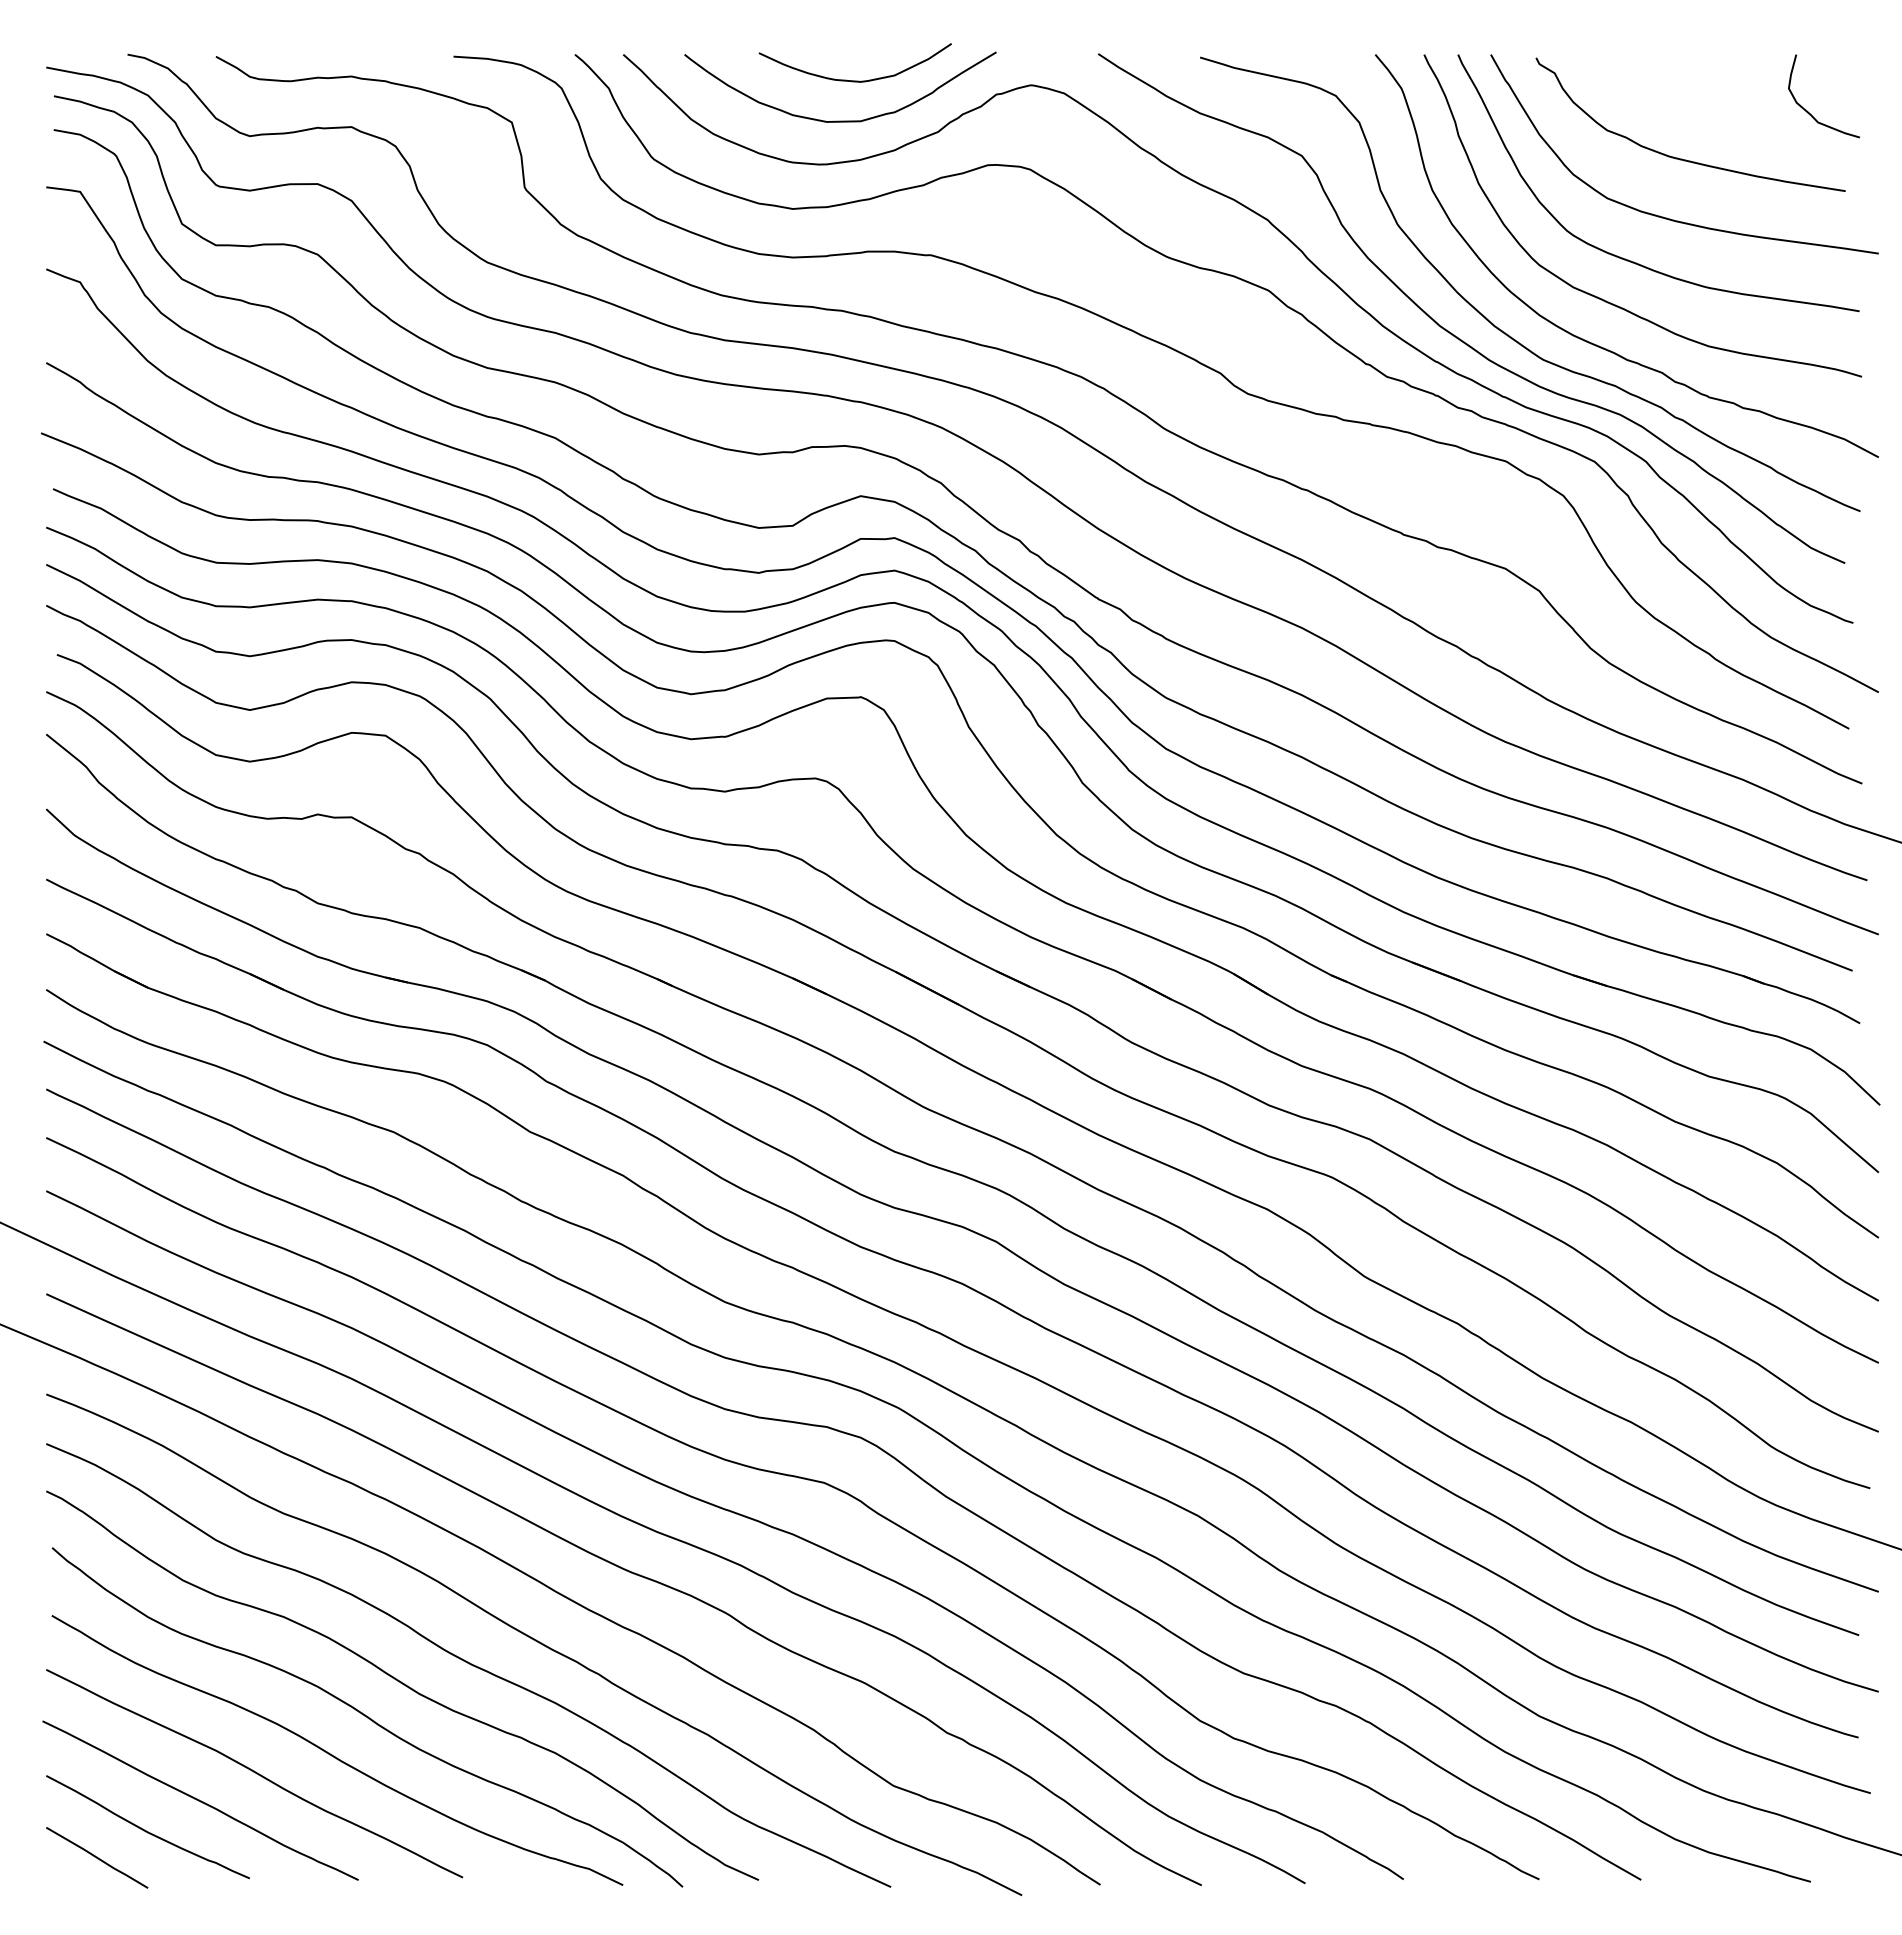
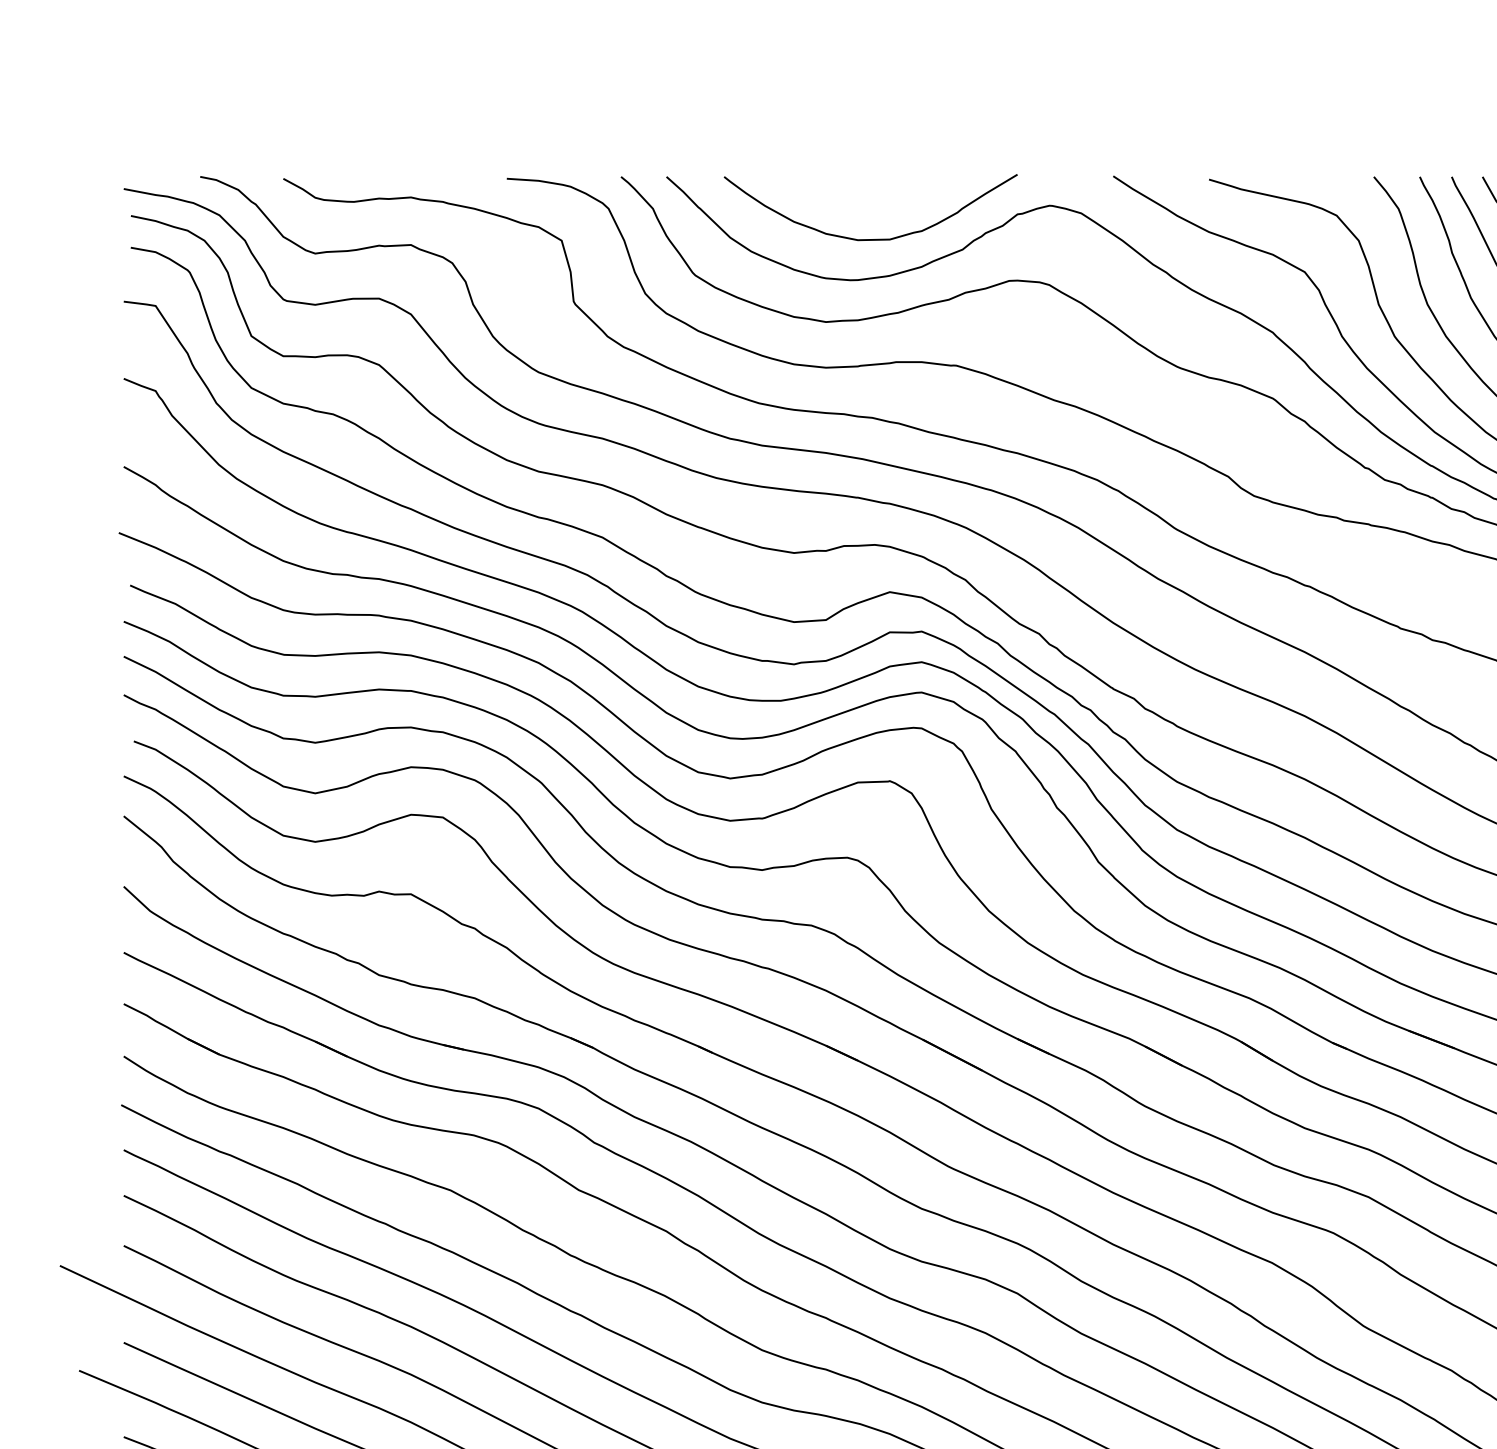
curve: (854, 80) -> (883, 201), removed

